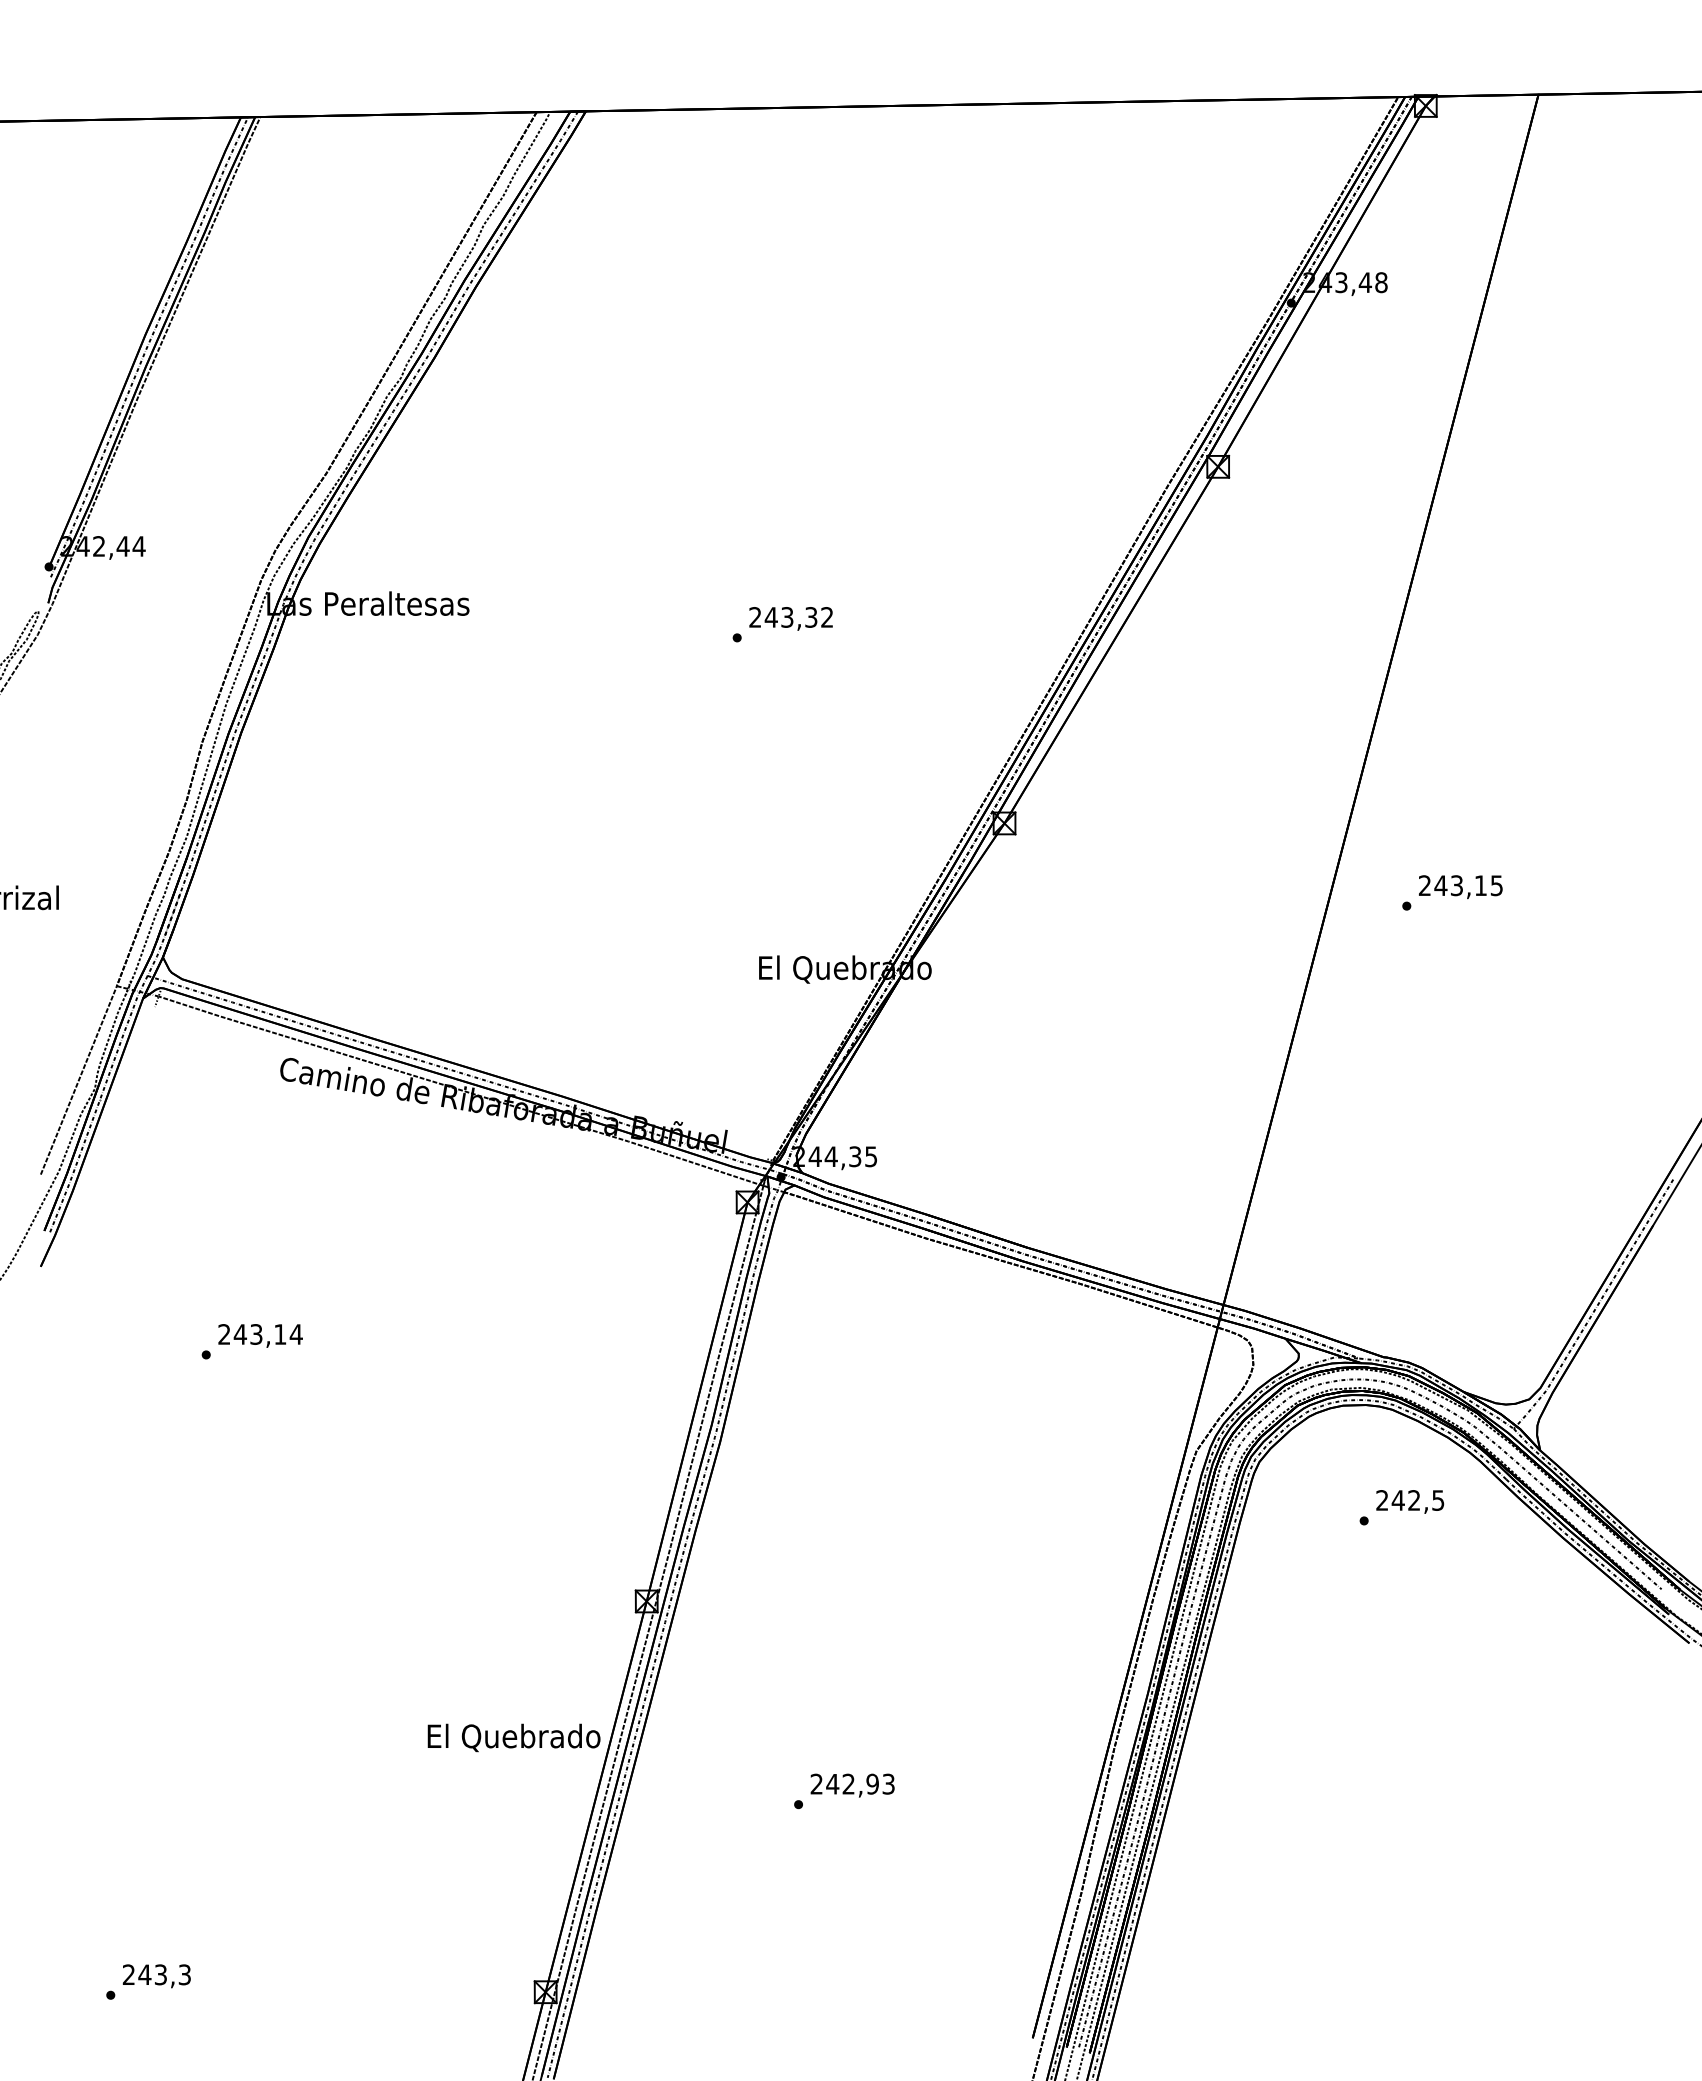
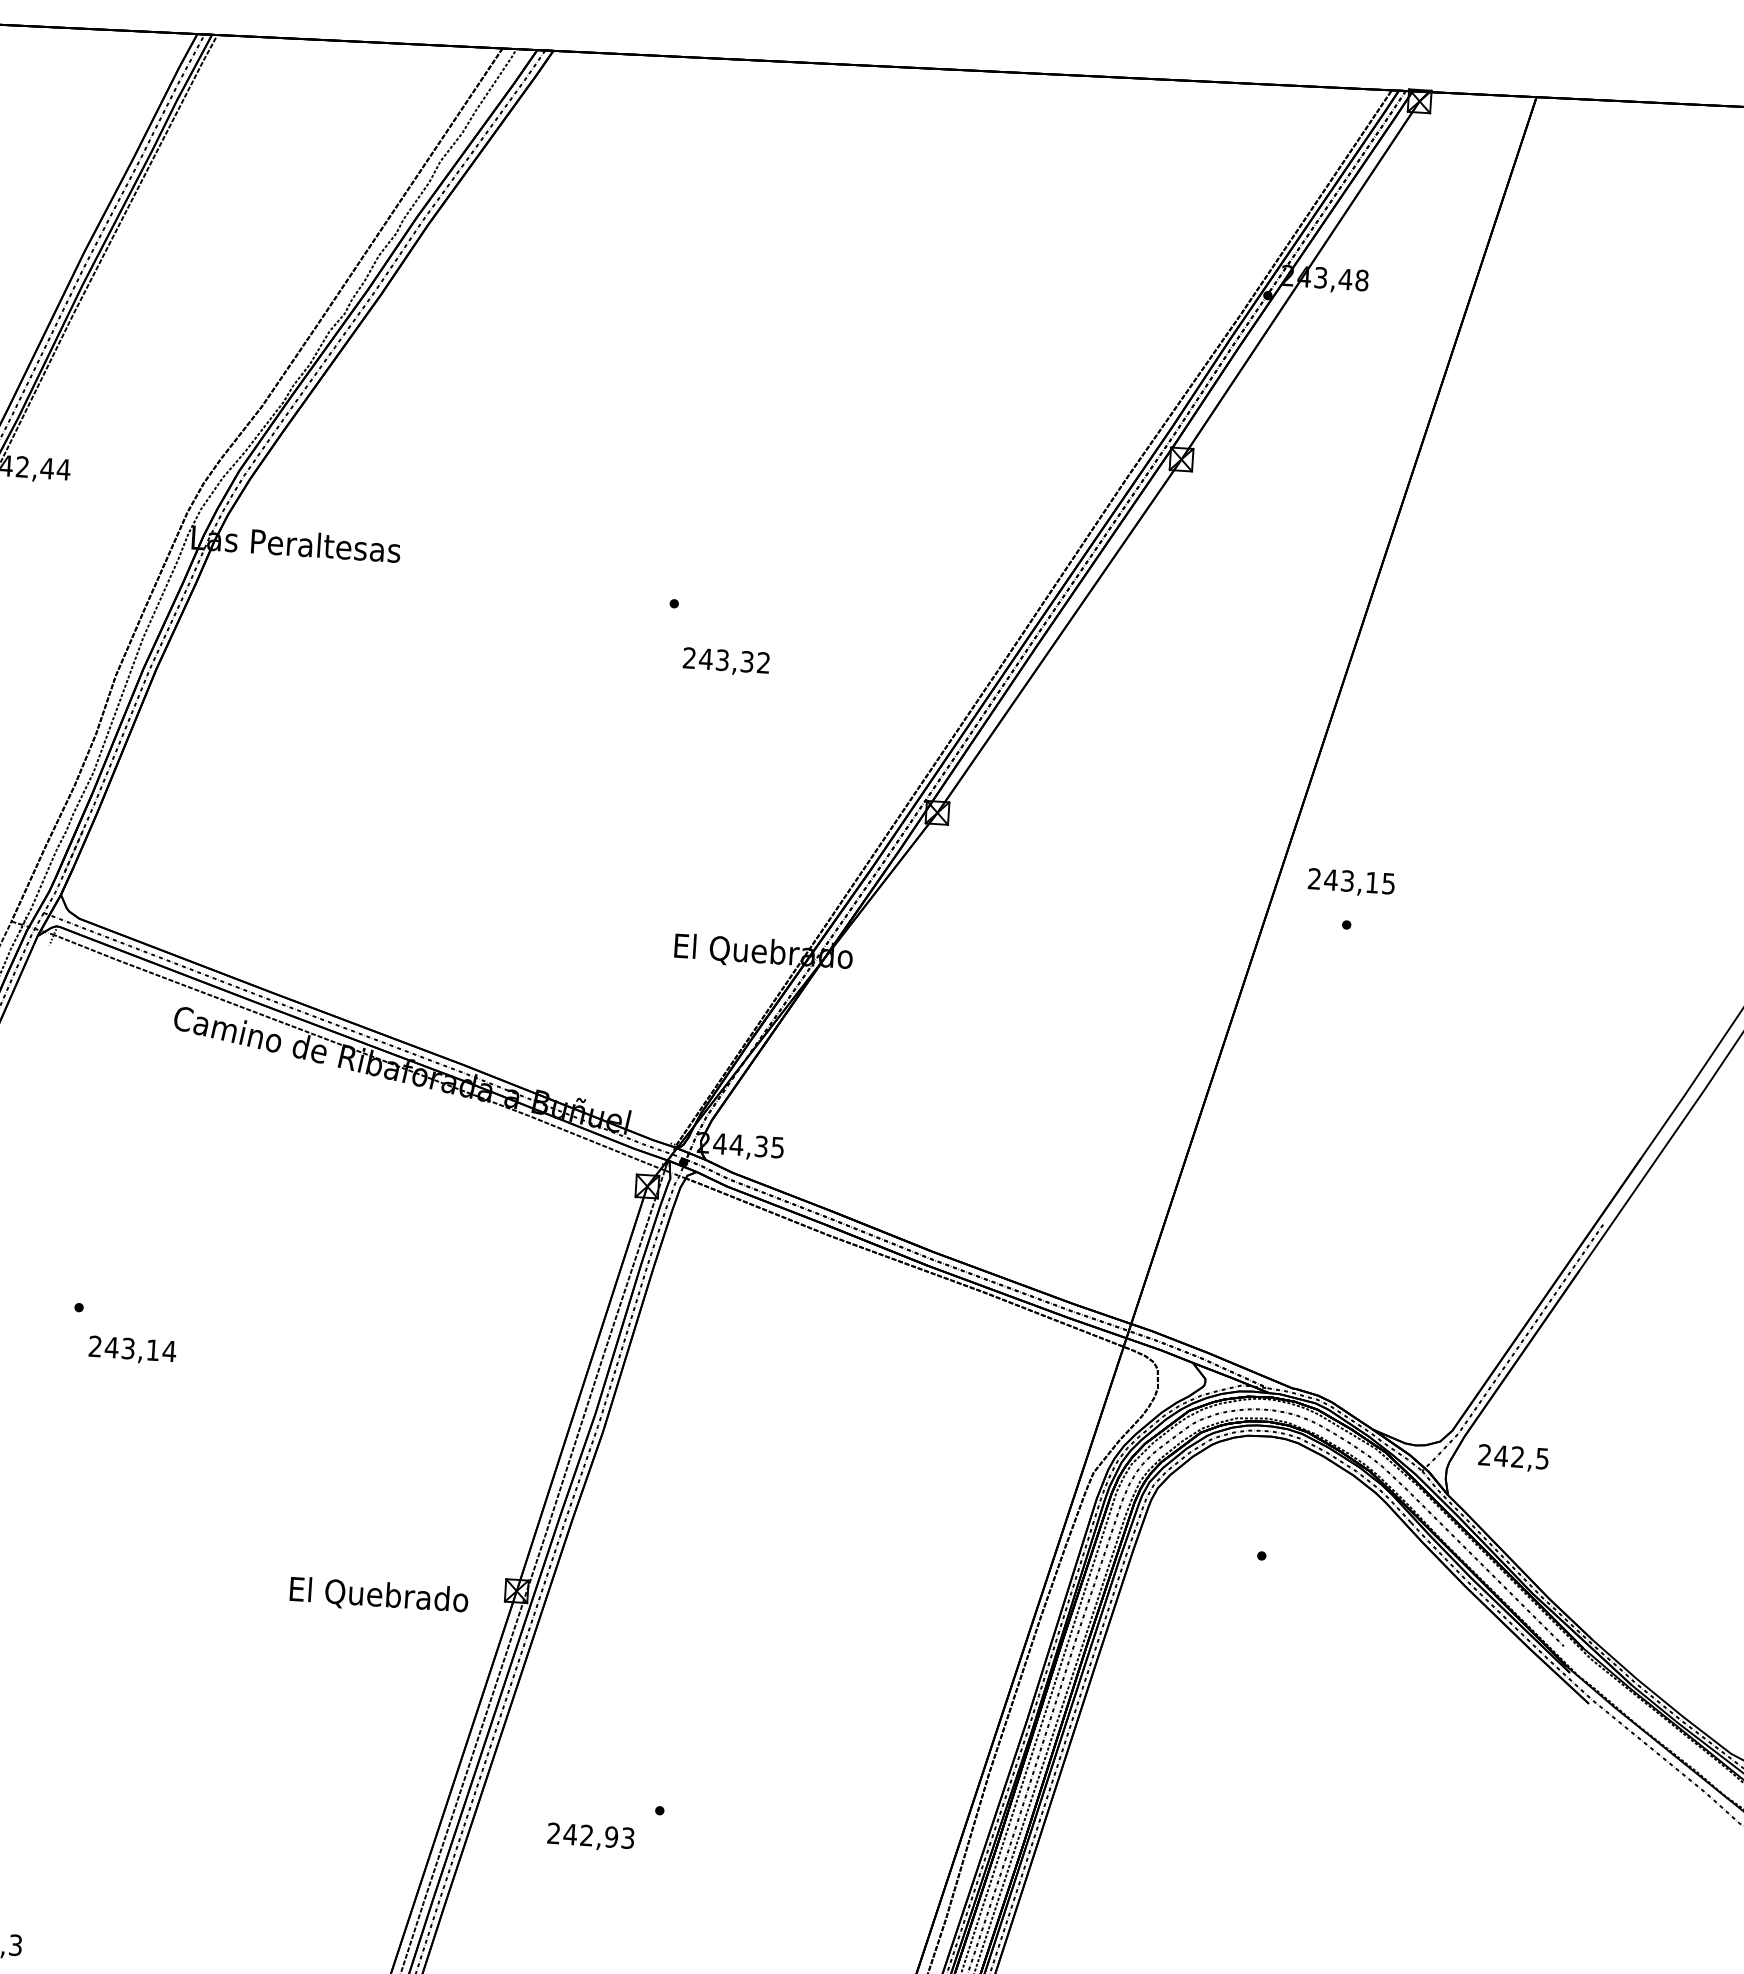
text: (790, 618) -> (725, 661), moved
text: (1460, 887) -> (1351, 883), moved
text: (260, 1335) -> (132, 1349), moved
text: (1410, 1501) -> (1513, 1457), moved
text: (513, 1737) -> (378, 1595), moved
text: (852, 1785) -> (590, 1837), moved

